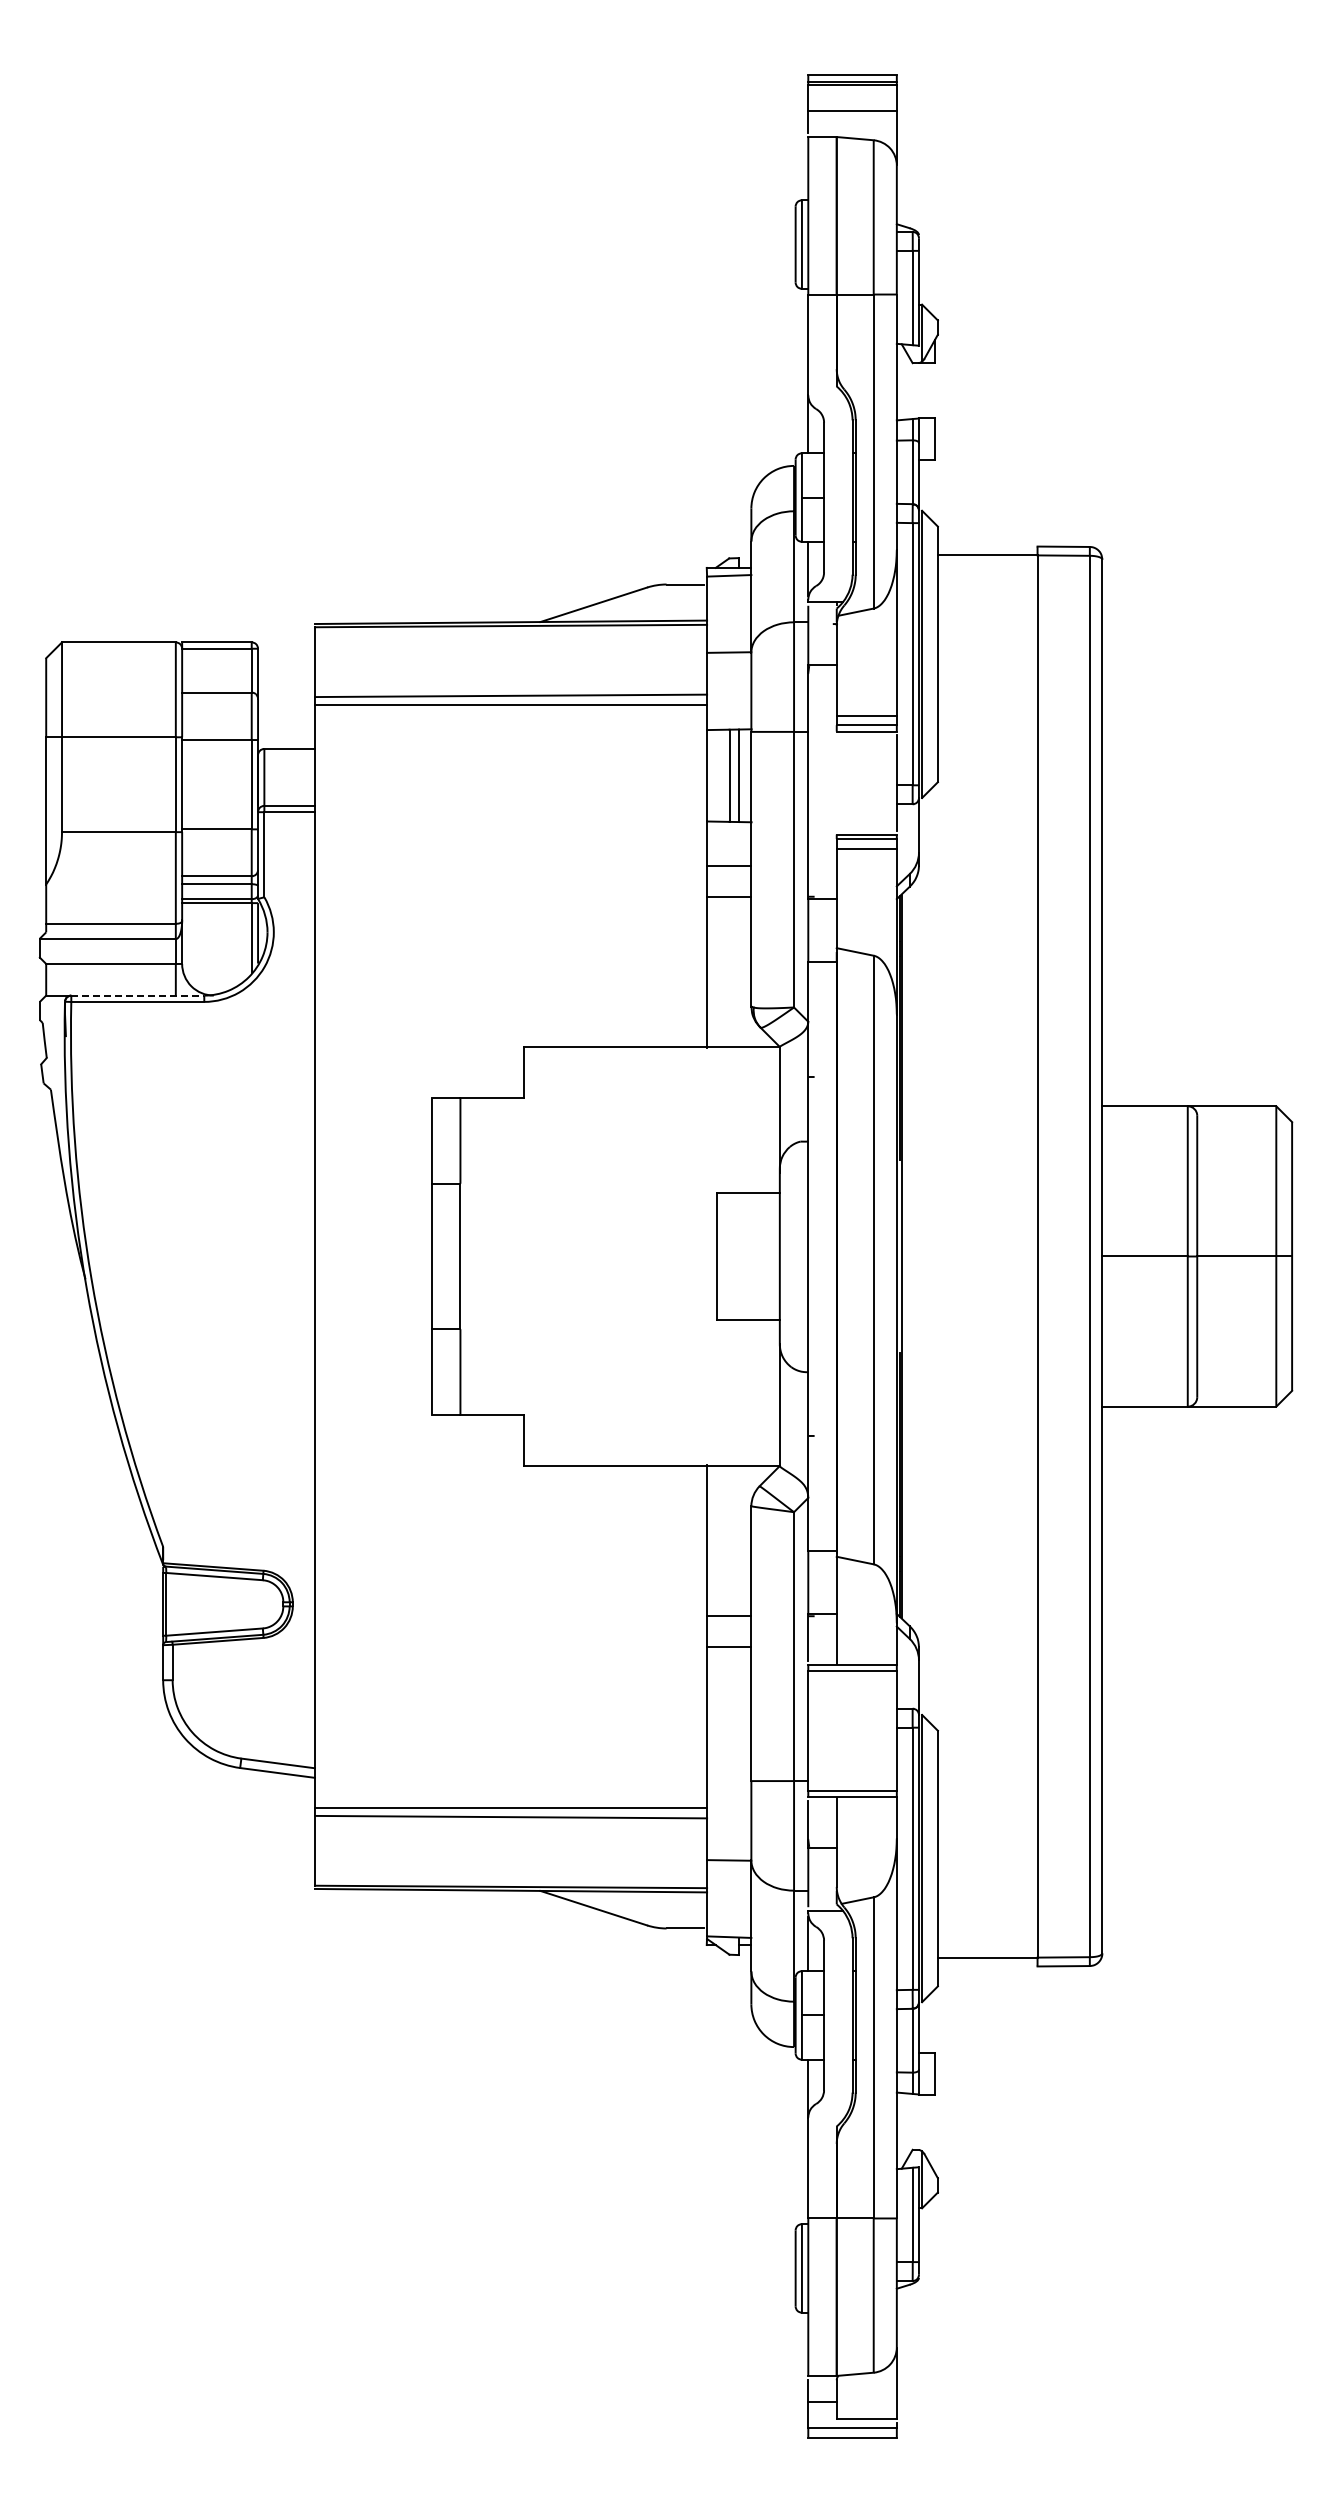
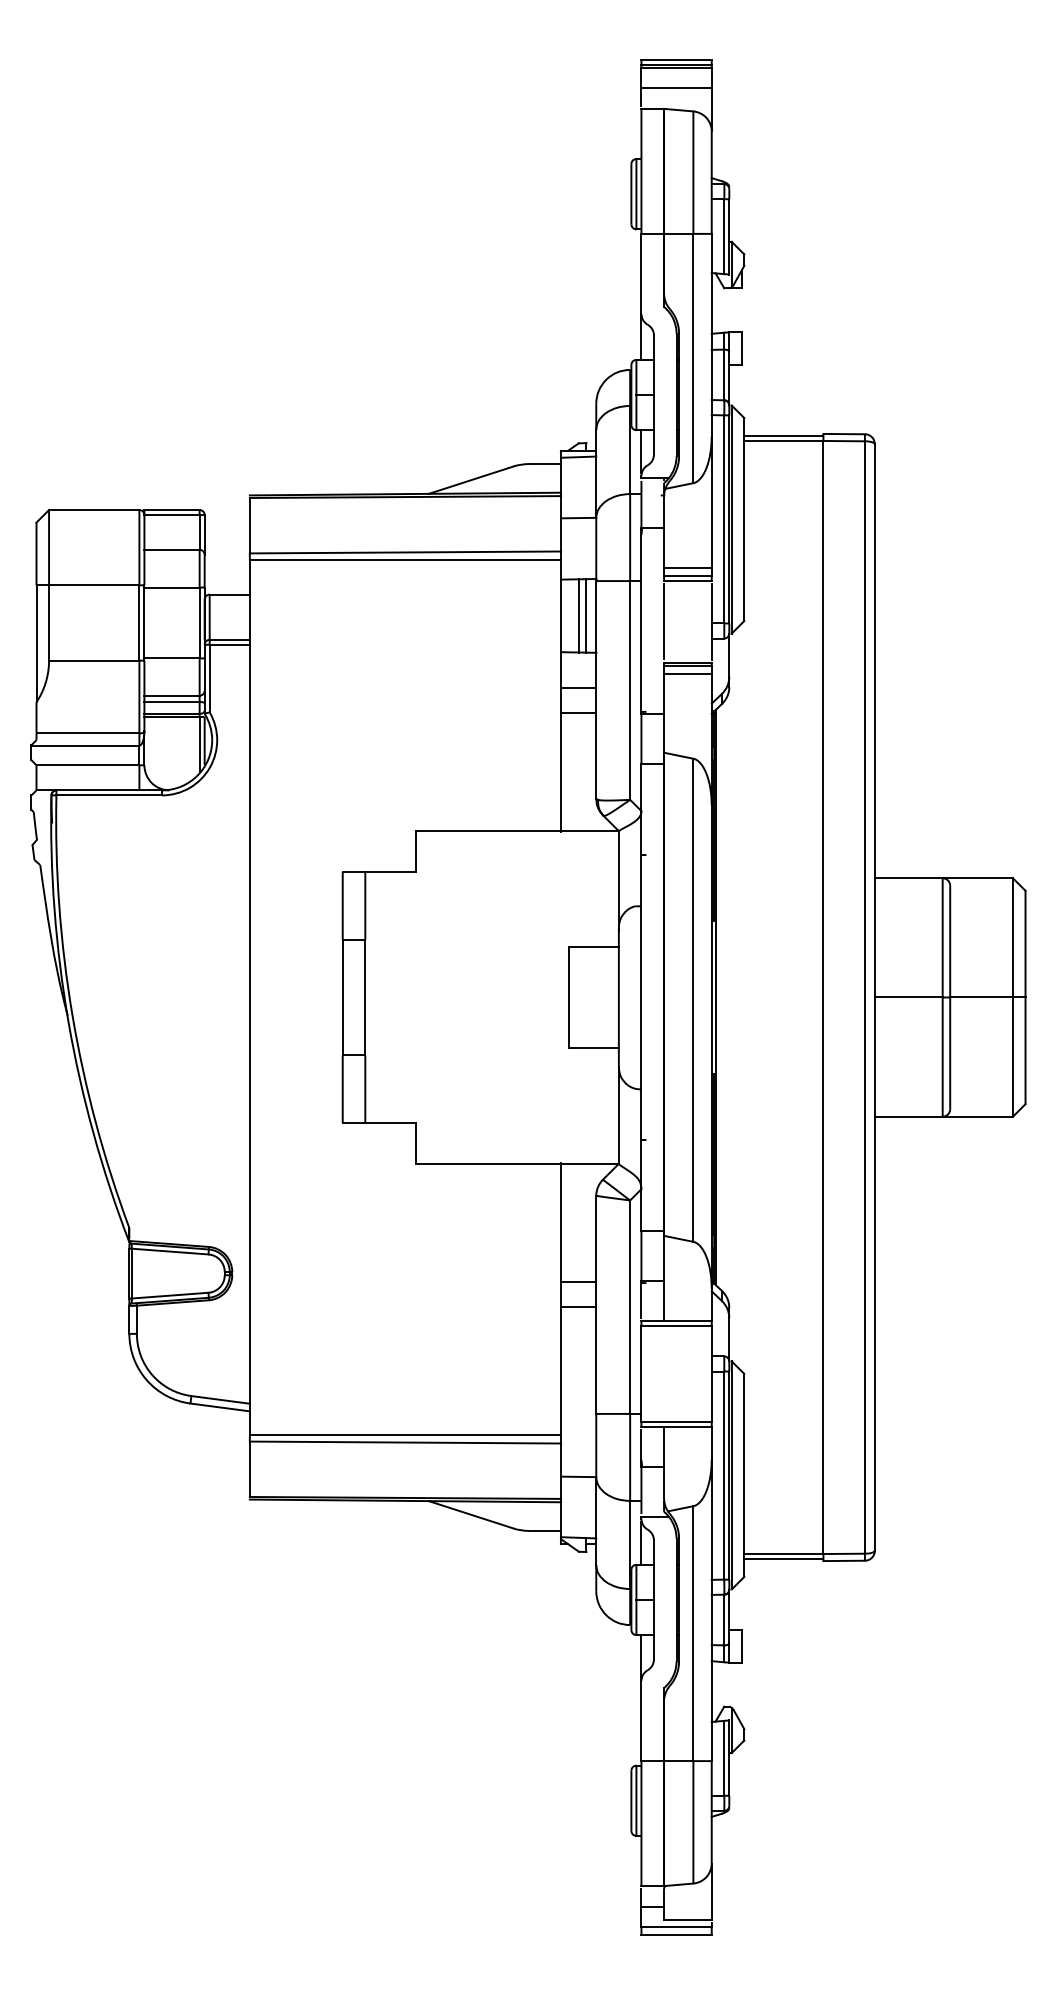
line: (987, 549) -> (783, 436), added
line: (836, 782) -> (663, 621), added
line: (138, 995) -> (109, 790), dashed -> solid
line: (987, 1963) -> (783, 1558), added

